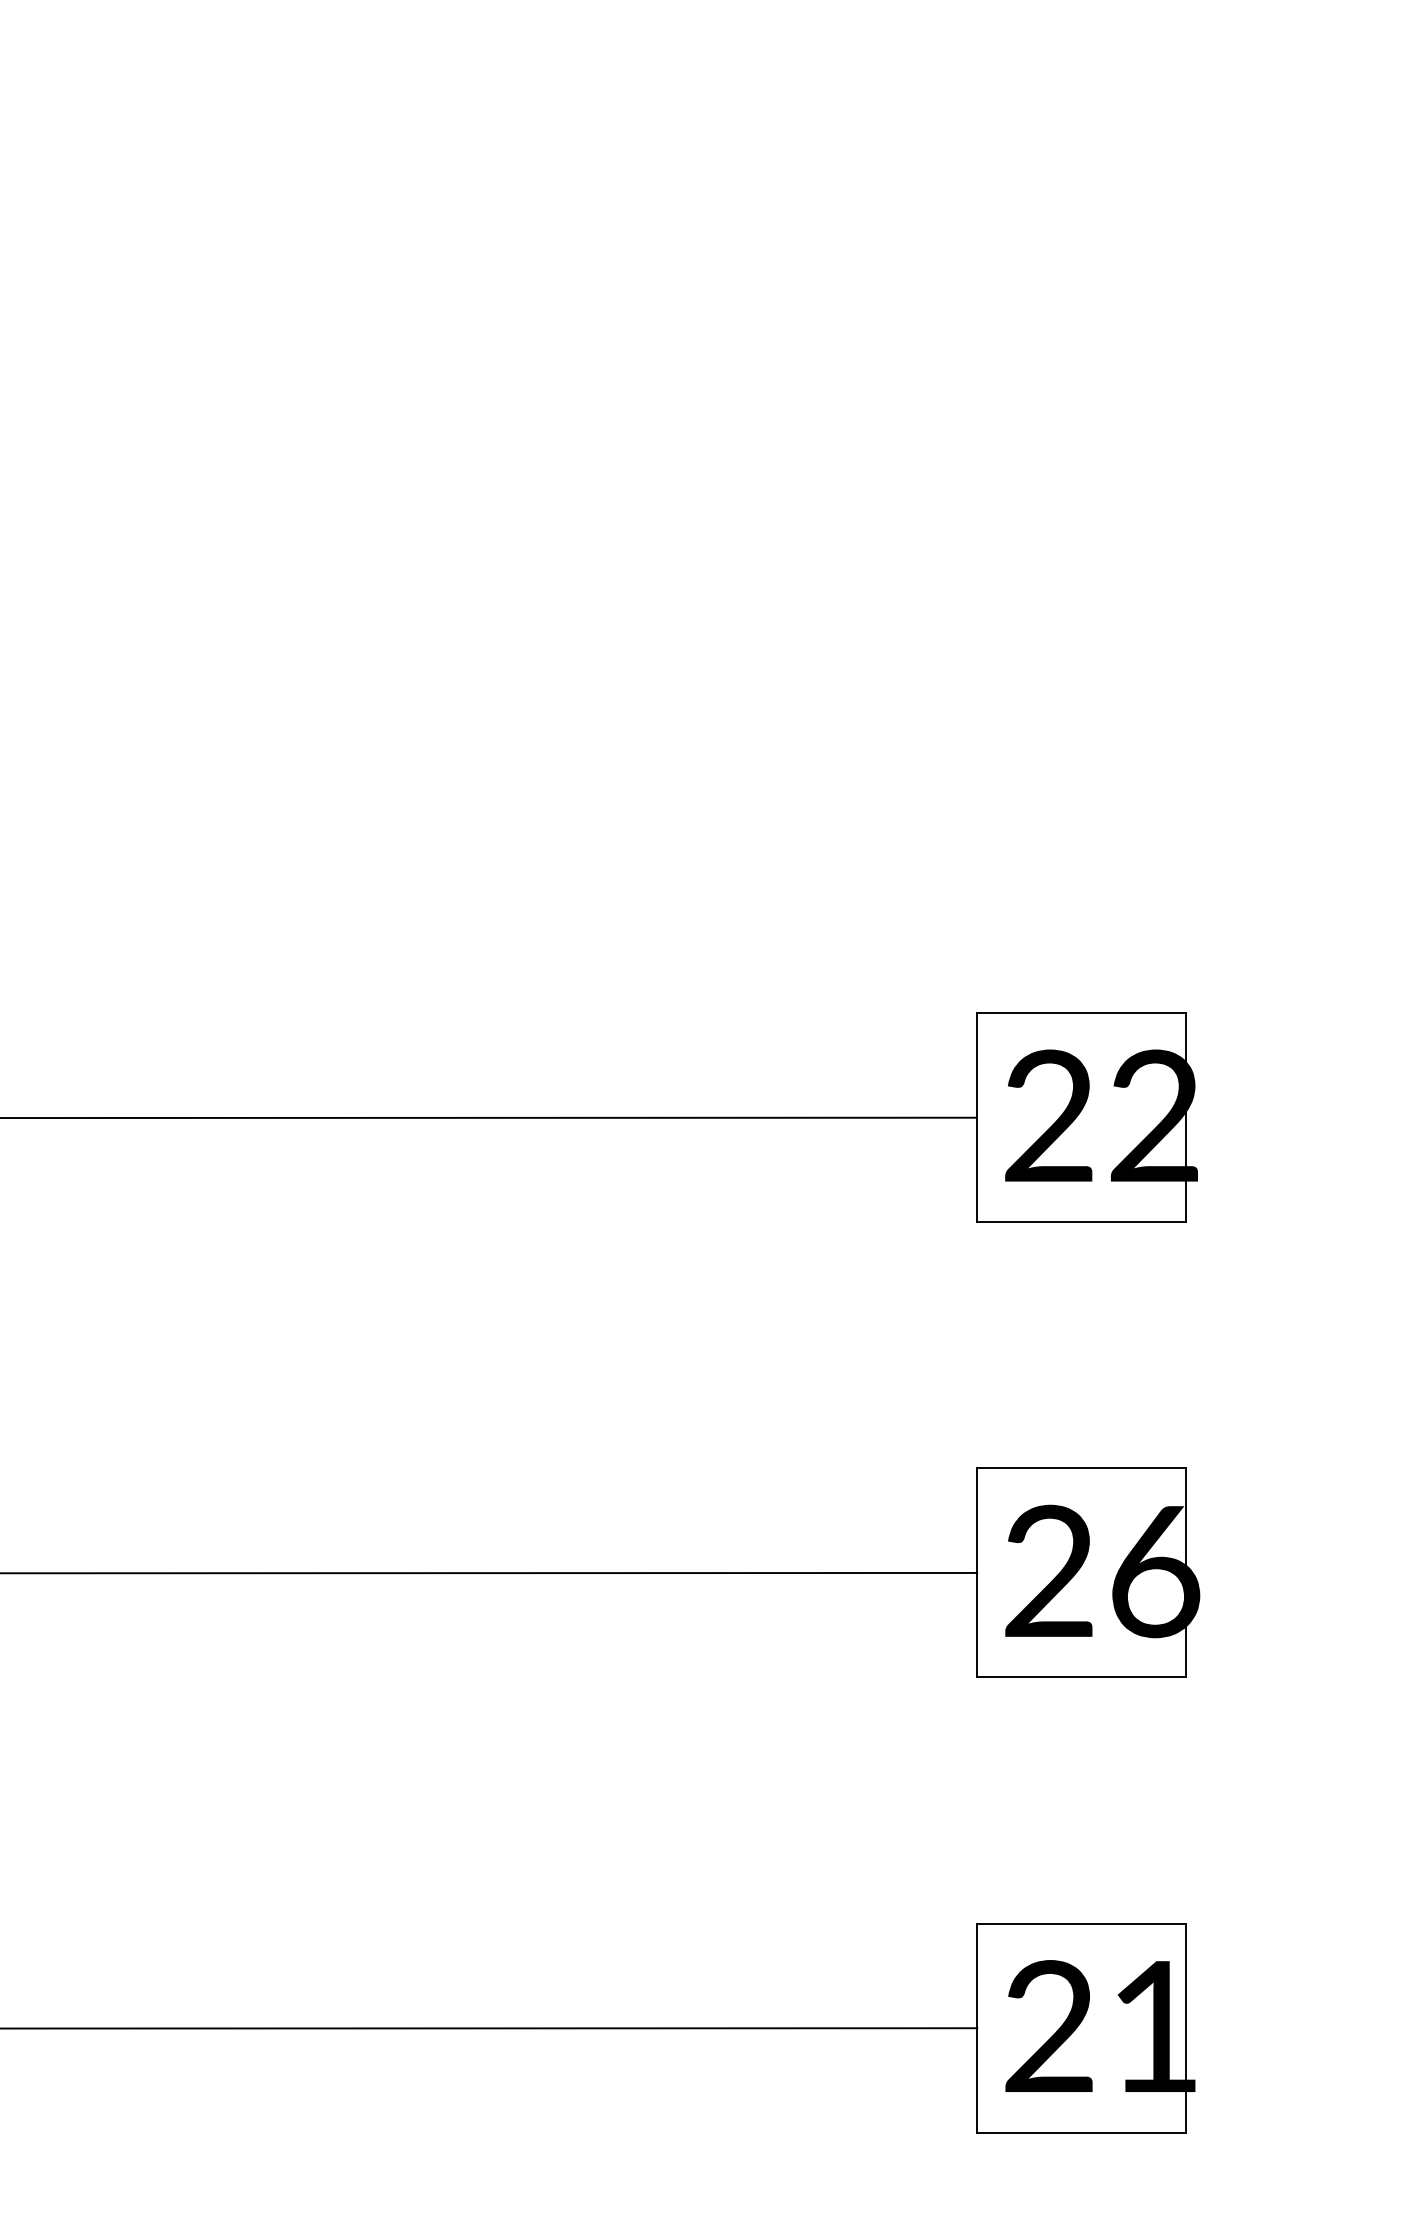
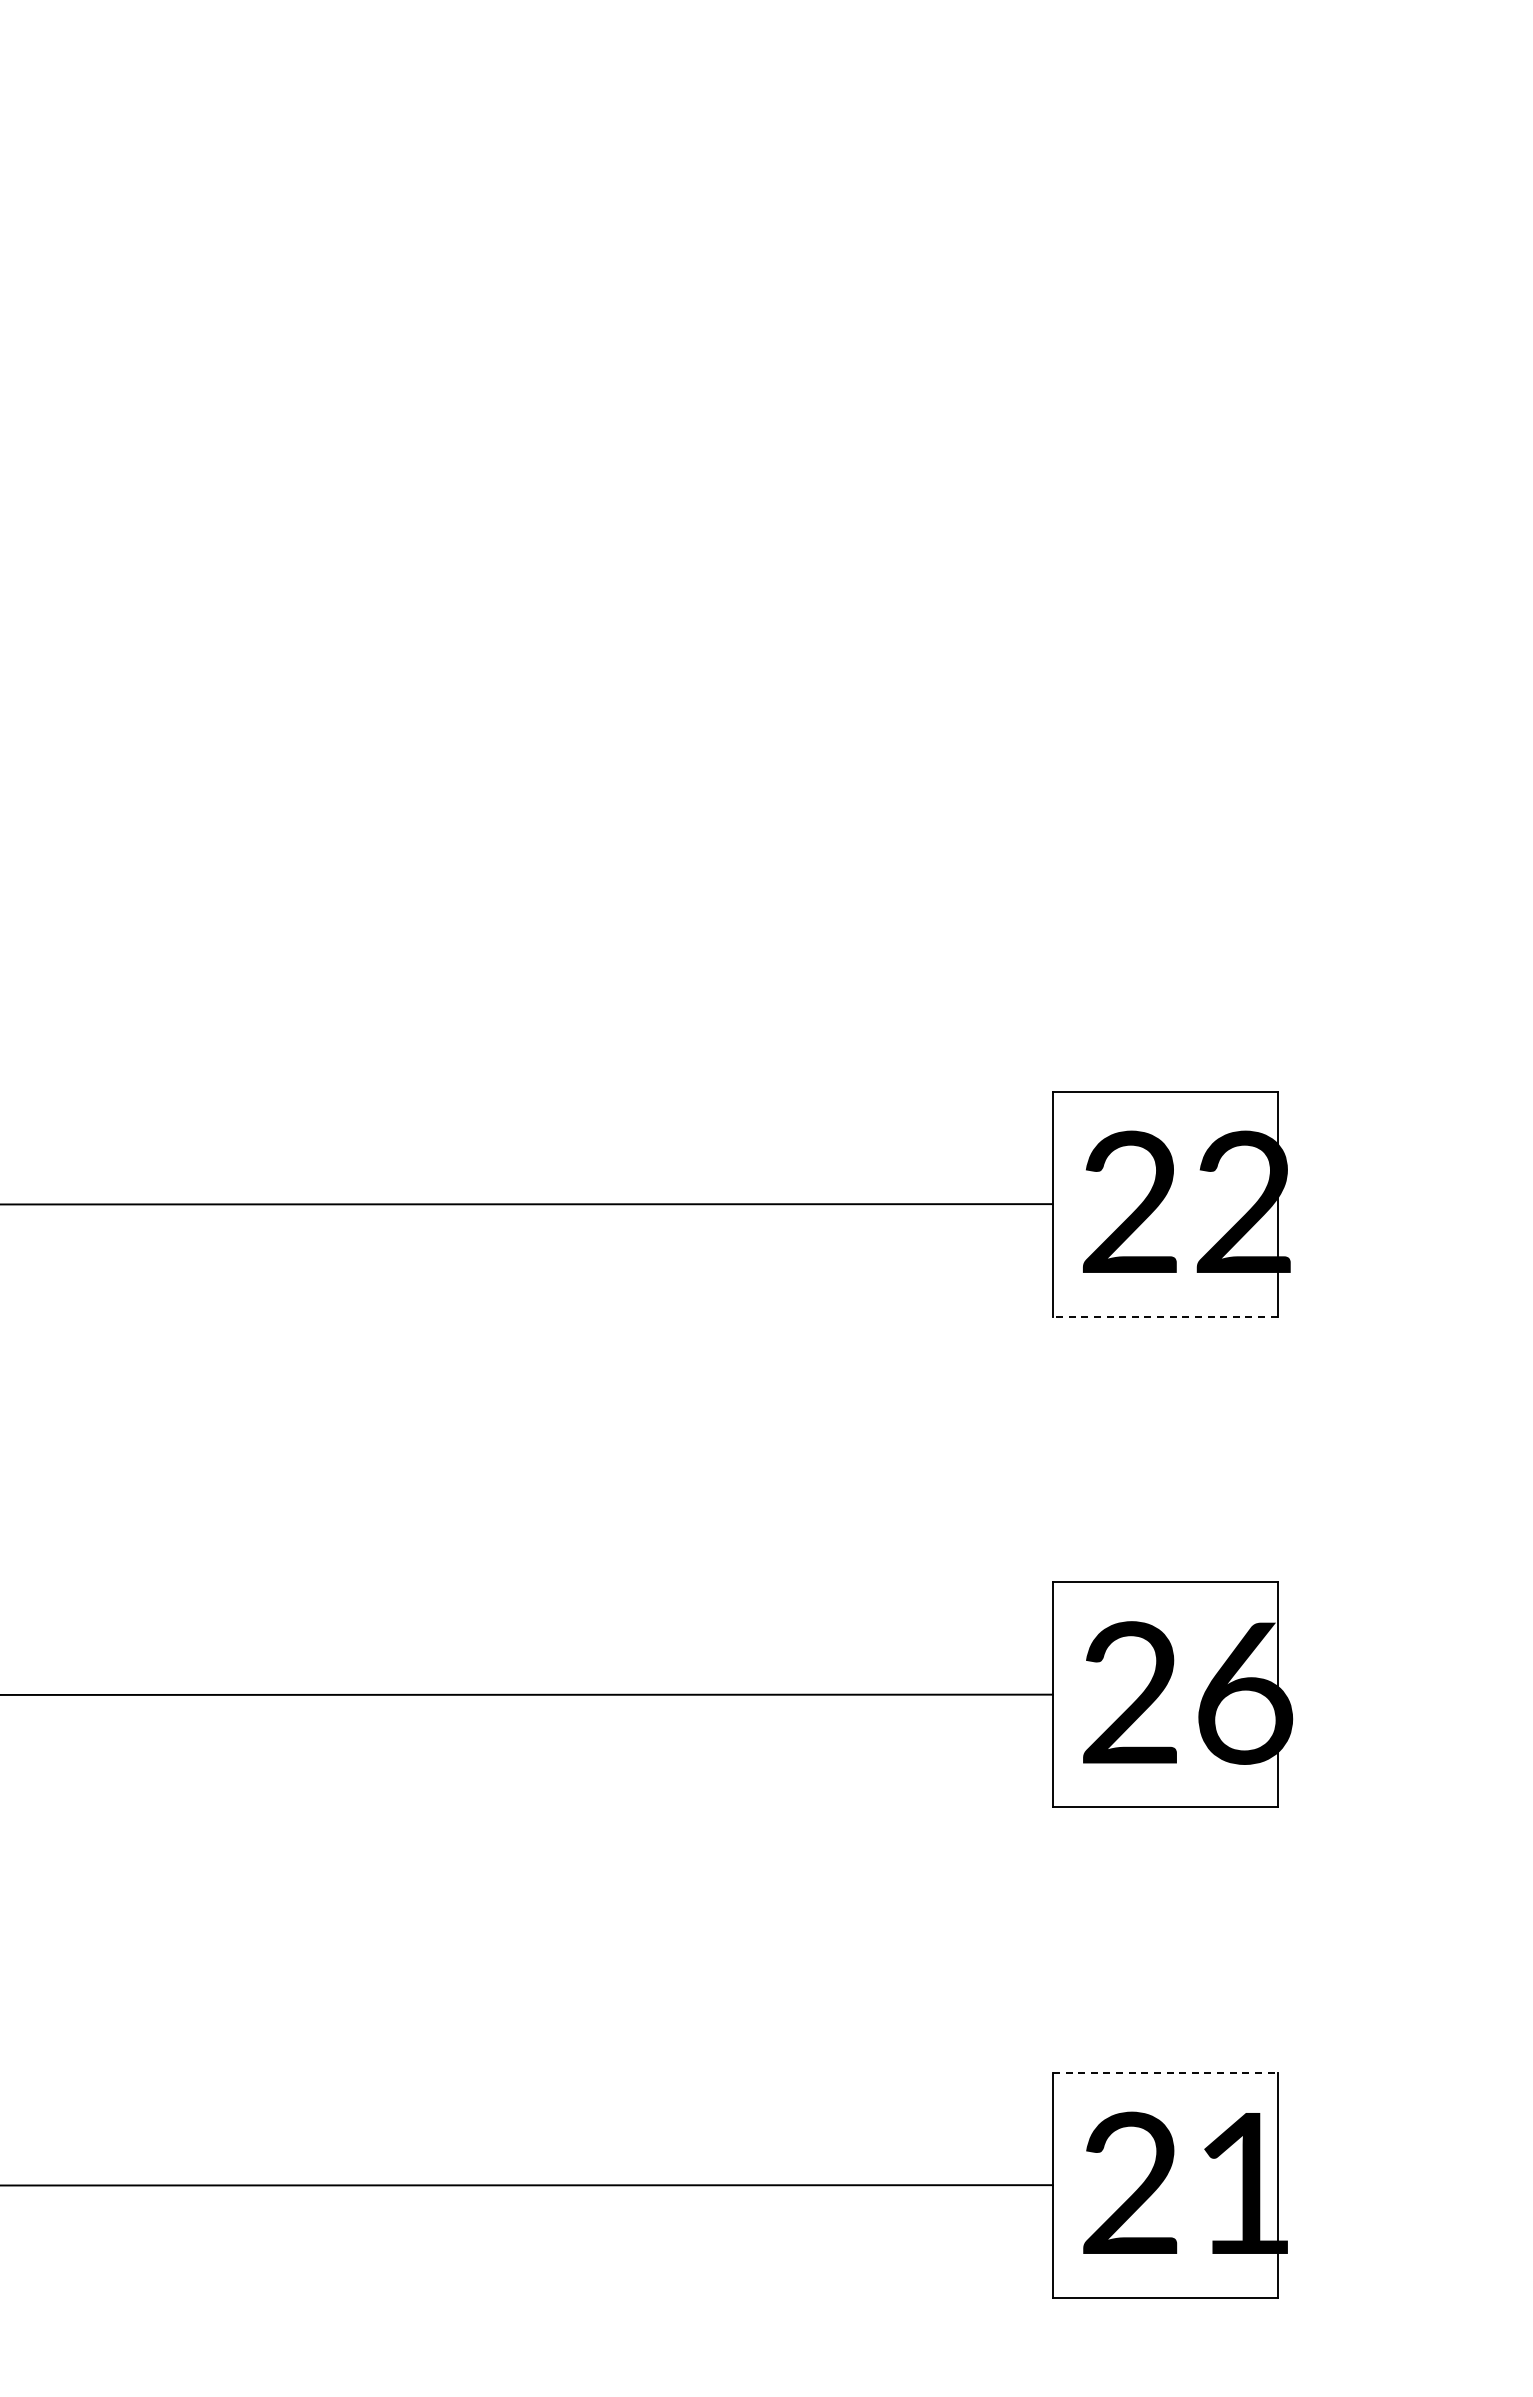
line: (1081, 1222) -> (1165, 1316), solid -> dashed
line: (1081, 1923) -> (1165, 2072), solid -> dashed

